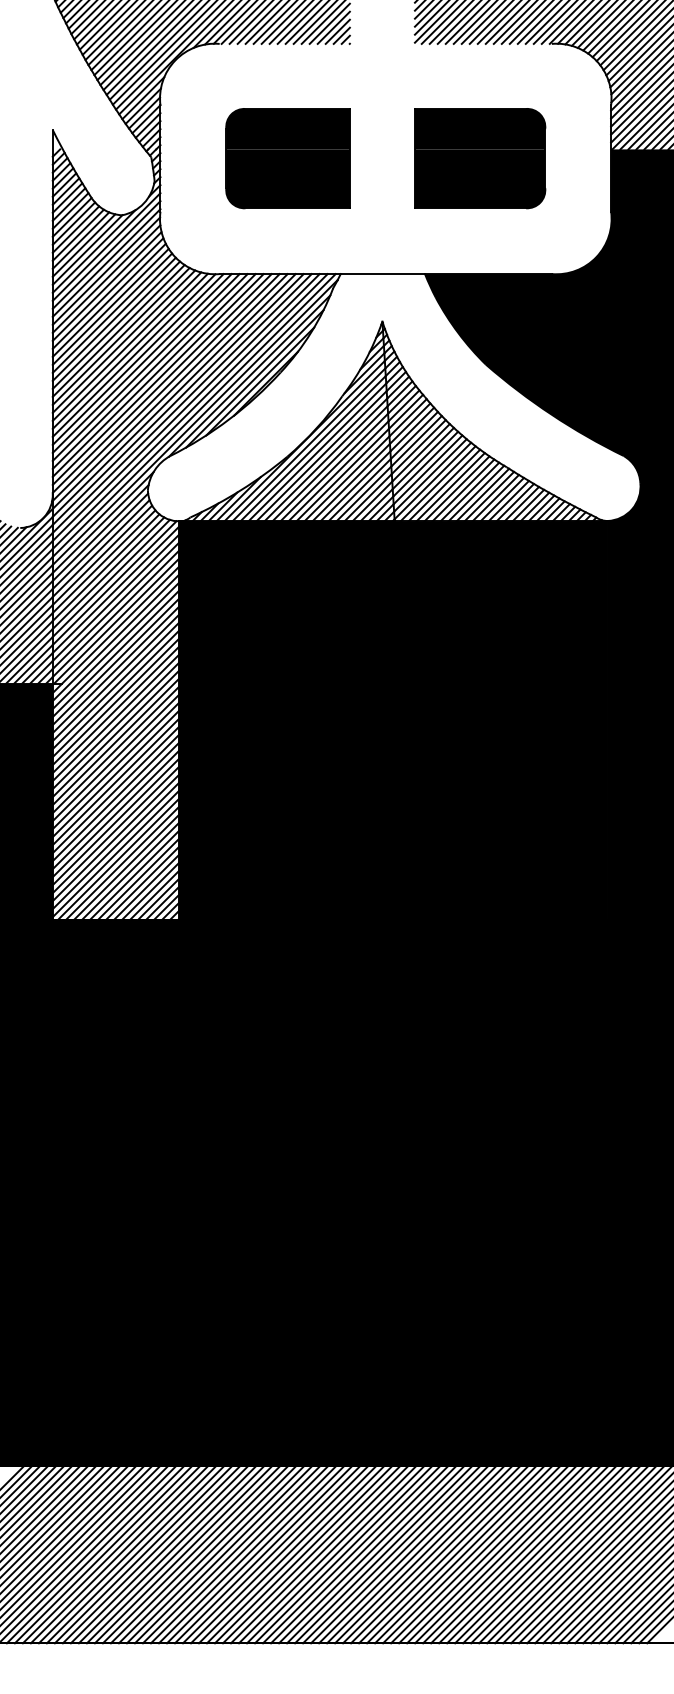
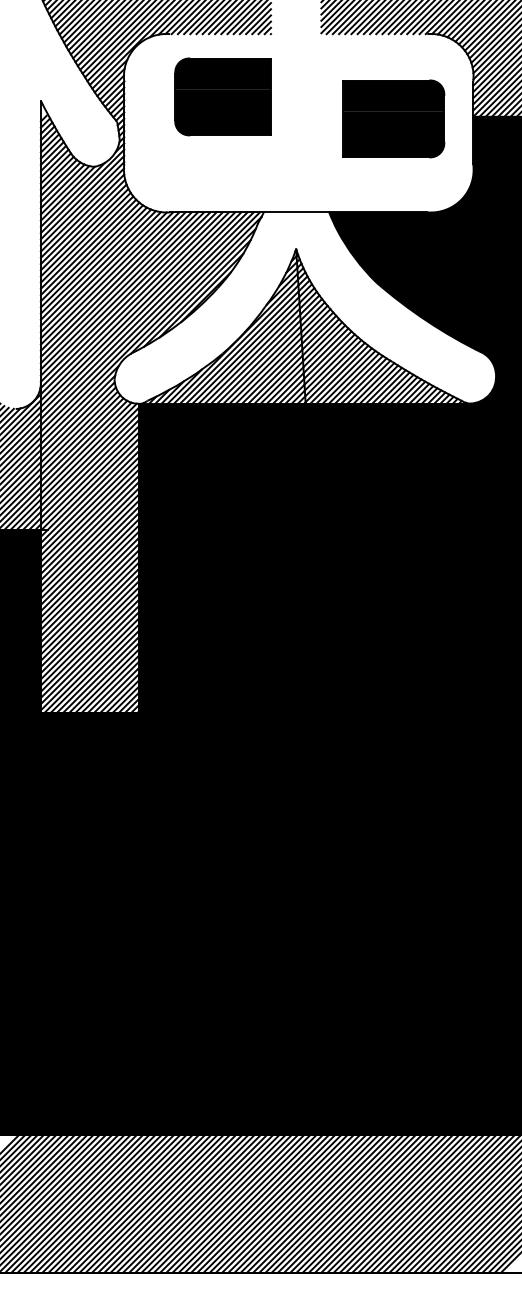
part: (287, 158) -> (222, 96), moved
part: (479, 158) -> (393, 118), moved

